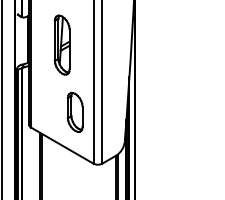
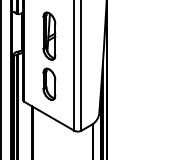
part: (74, 111) -> (48, 83), moved

